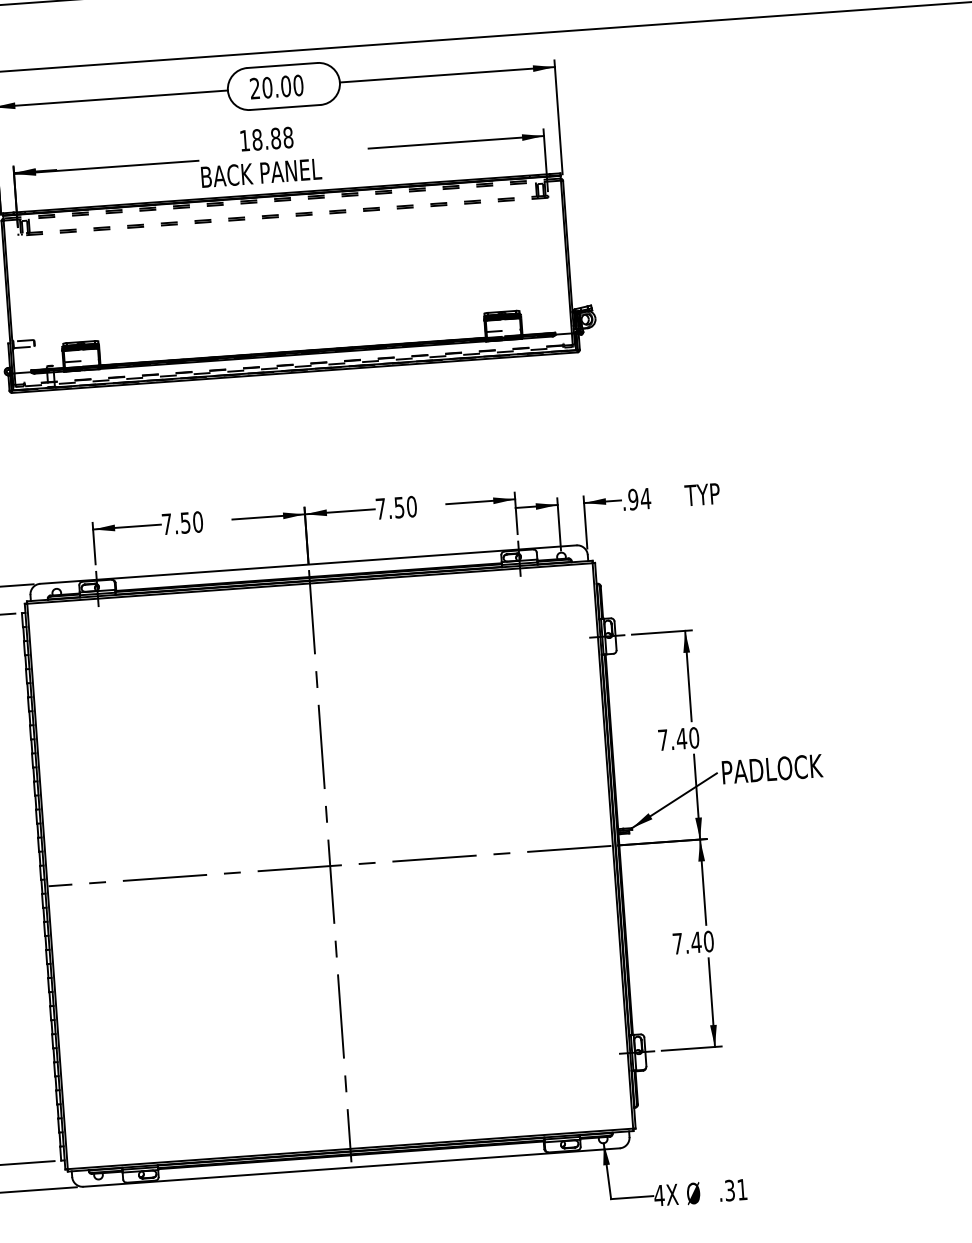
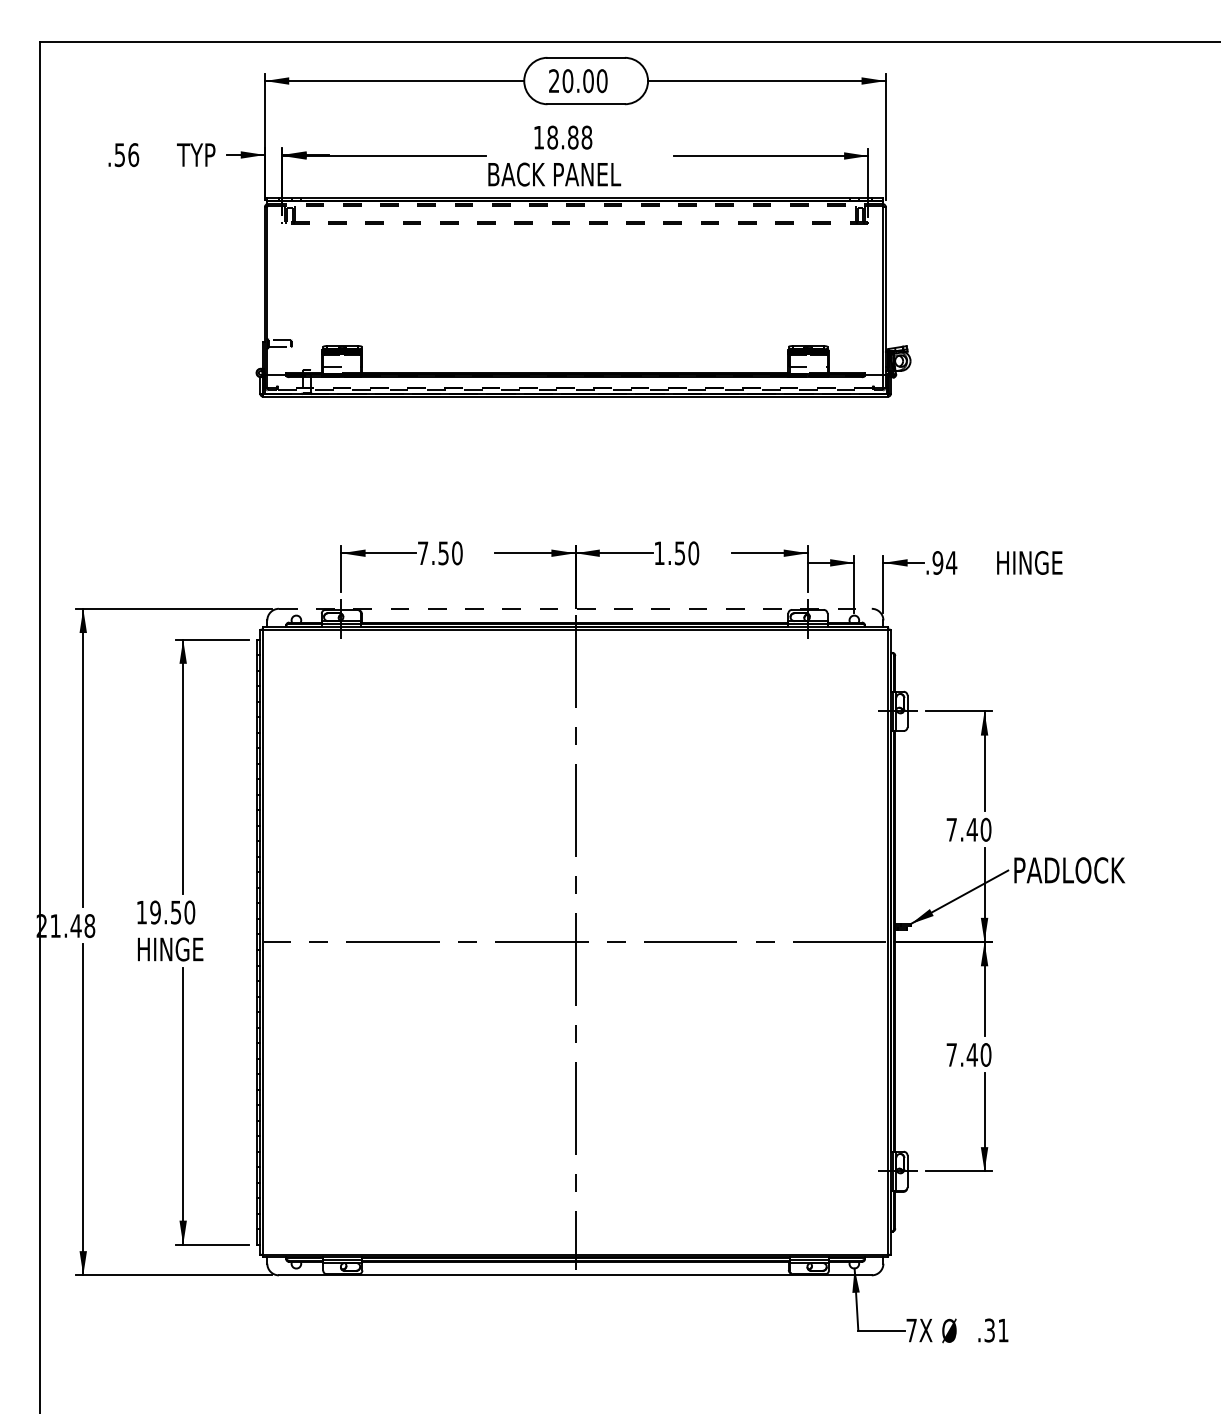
text: (715, 493) -> (1028, 562), TYP -> HINGE
text: (380, 508) -> (659, 552), 7.50 -> 1.50
line: (308, 564) -> (575, 608), solid -> dashed
text: (659, 1195) -> (911, 1330), 4X -> 7X

